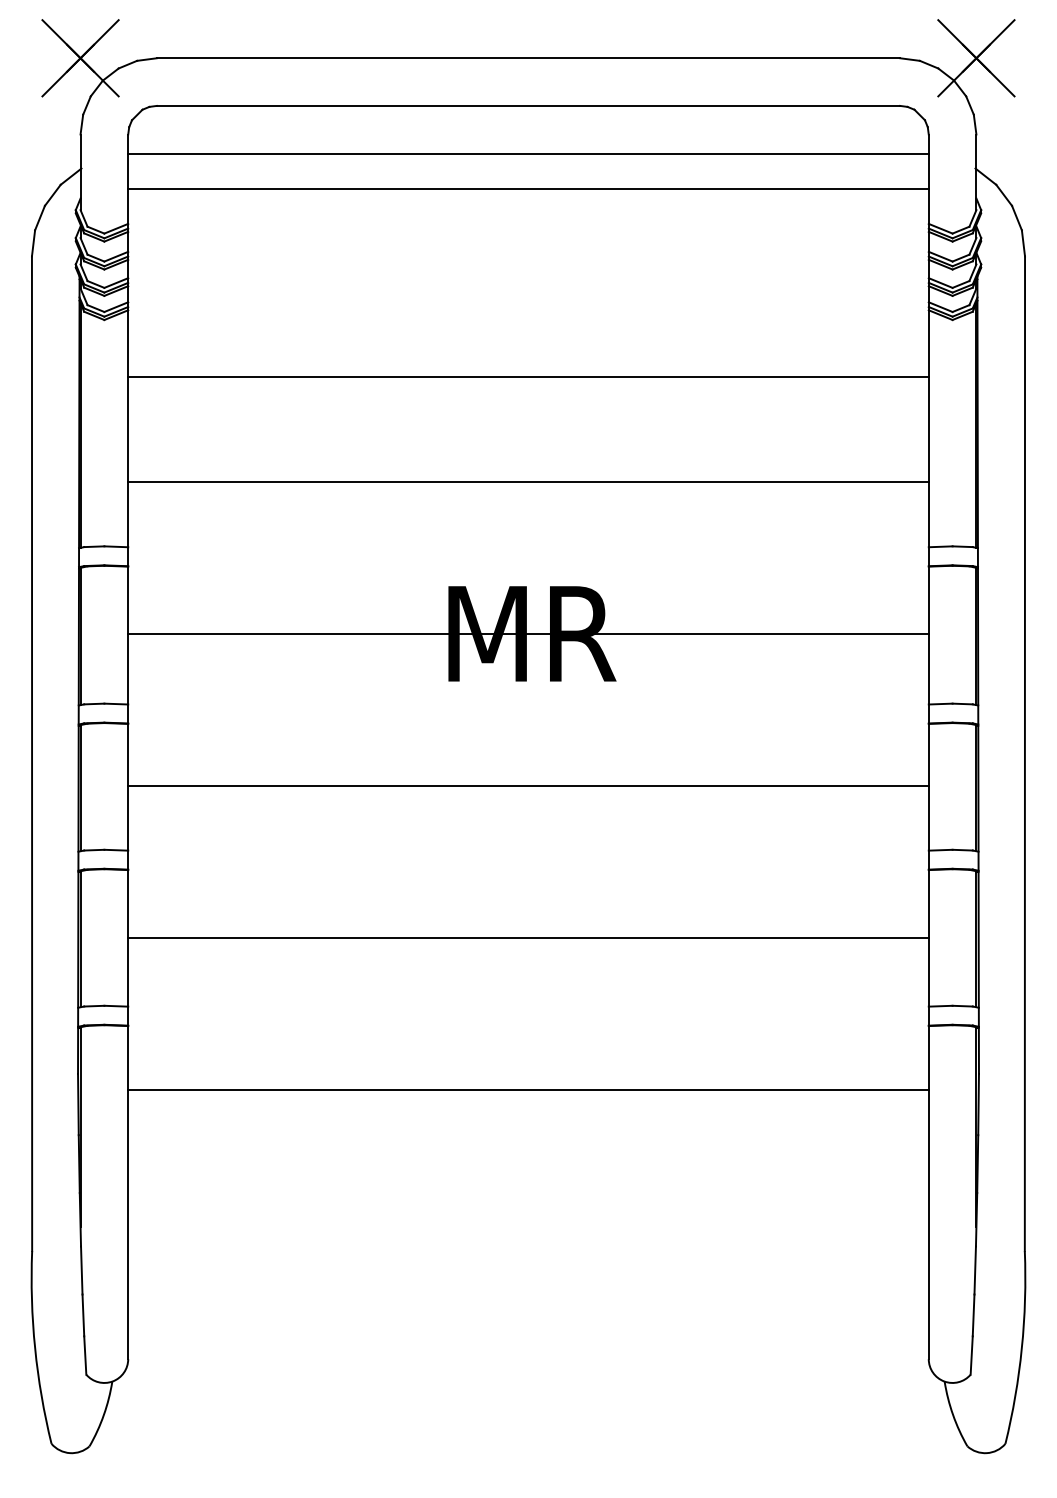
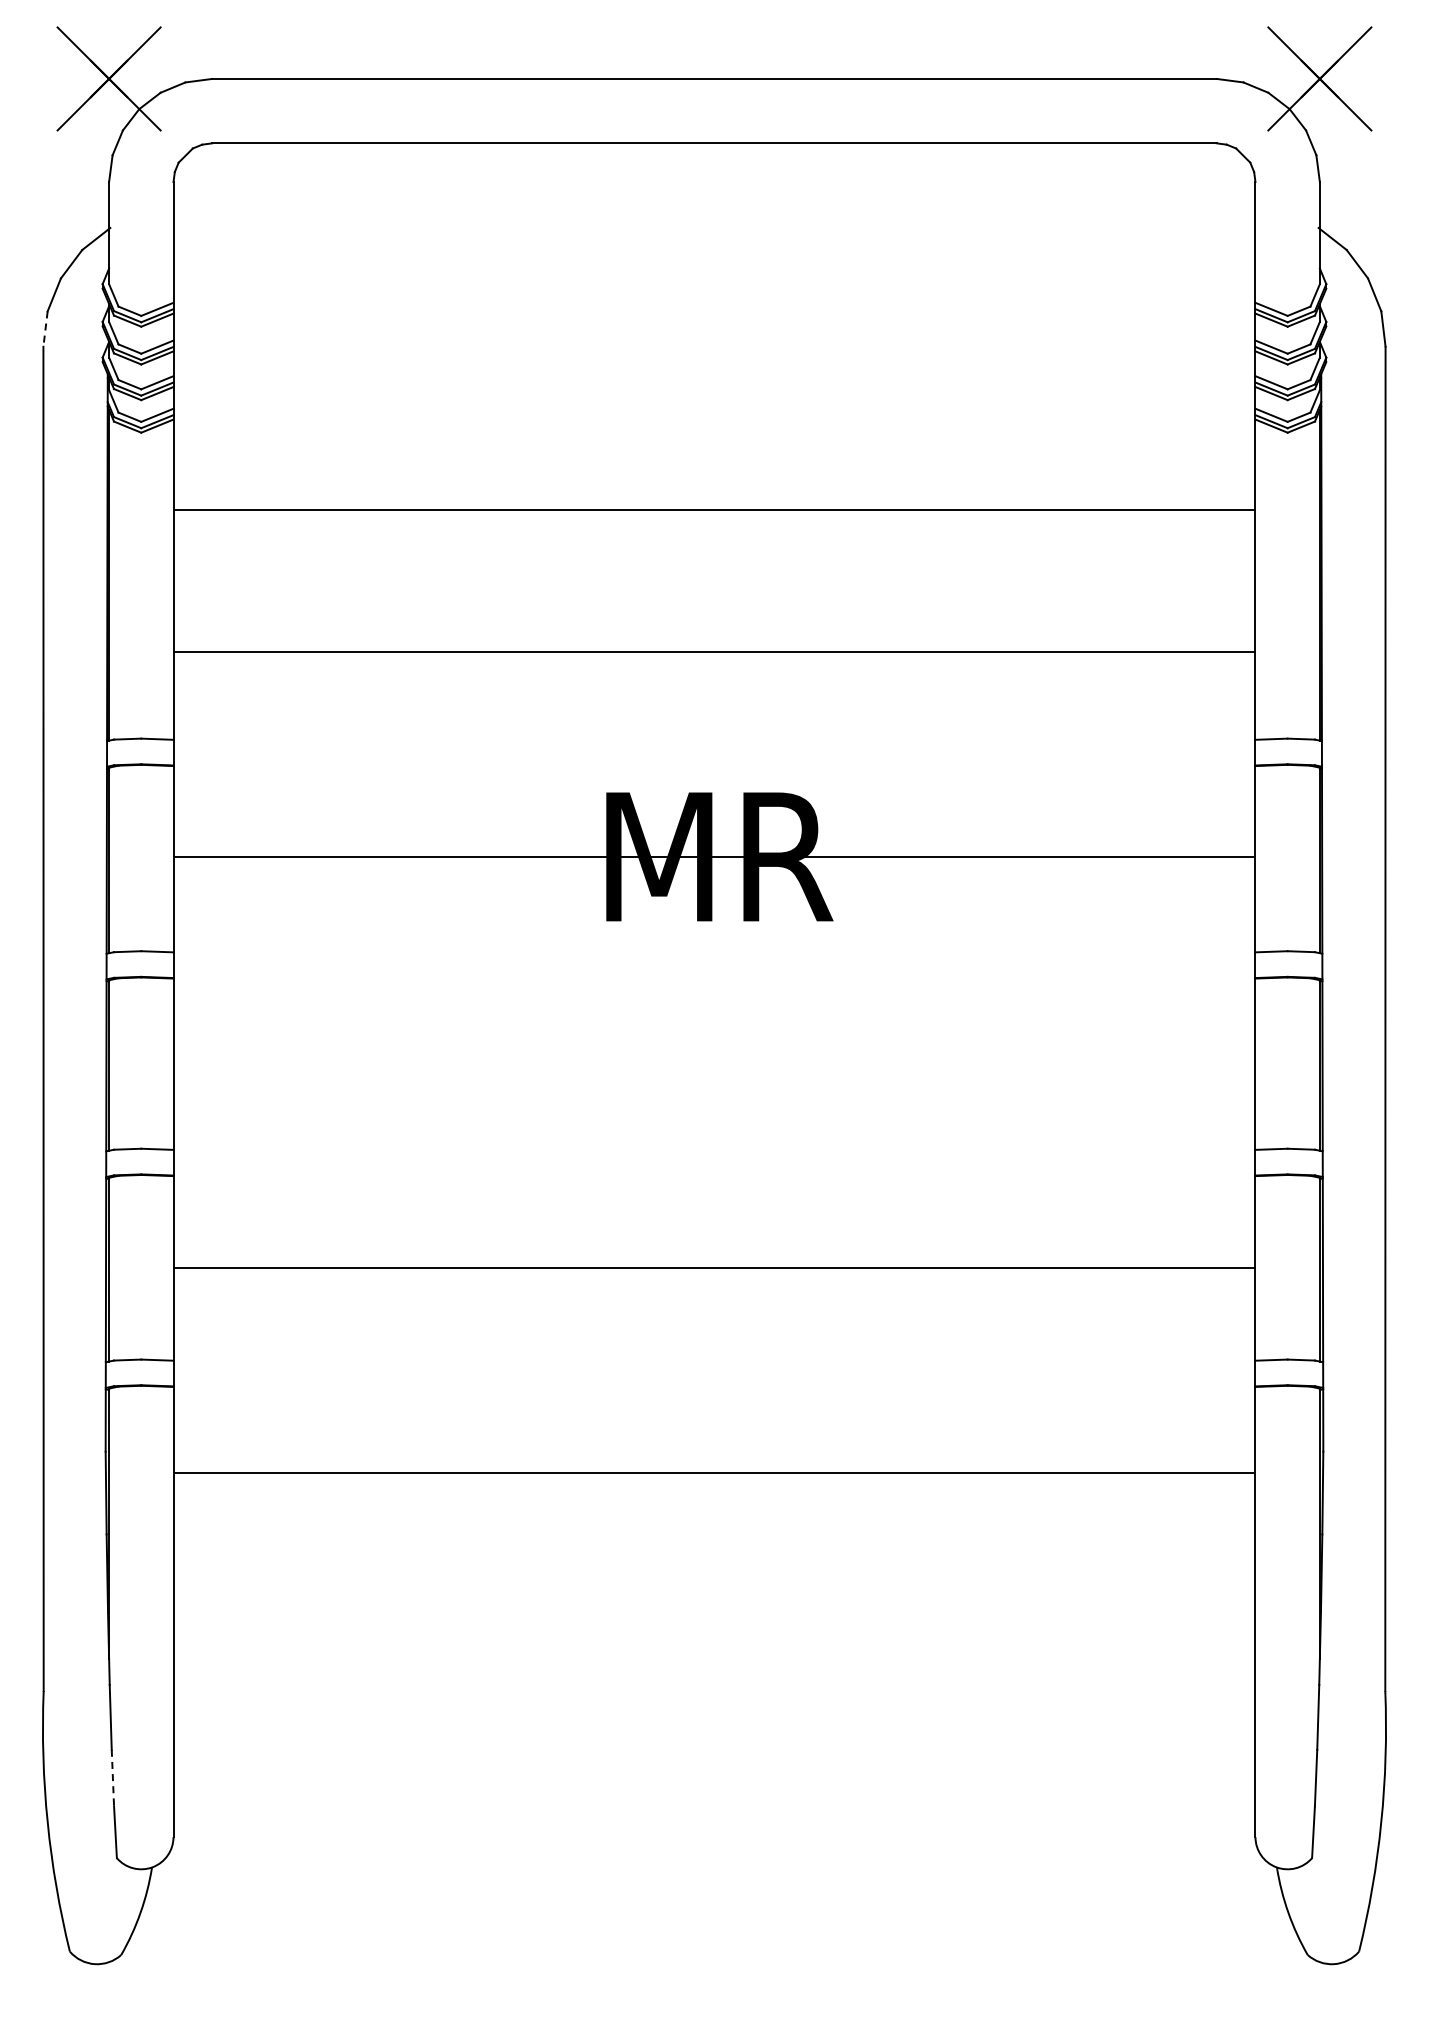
line: (528, 154) -> (714, 208), removed
line: (528, 188) -> (714, 255), removed
line: (33, 243) -> (45, 329), solid -> dashed
line: (528, 785) -> (714, 1062), removed
line: (83, 1315) -> (112, 1778), solid -> dashed

